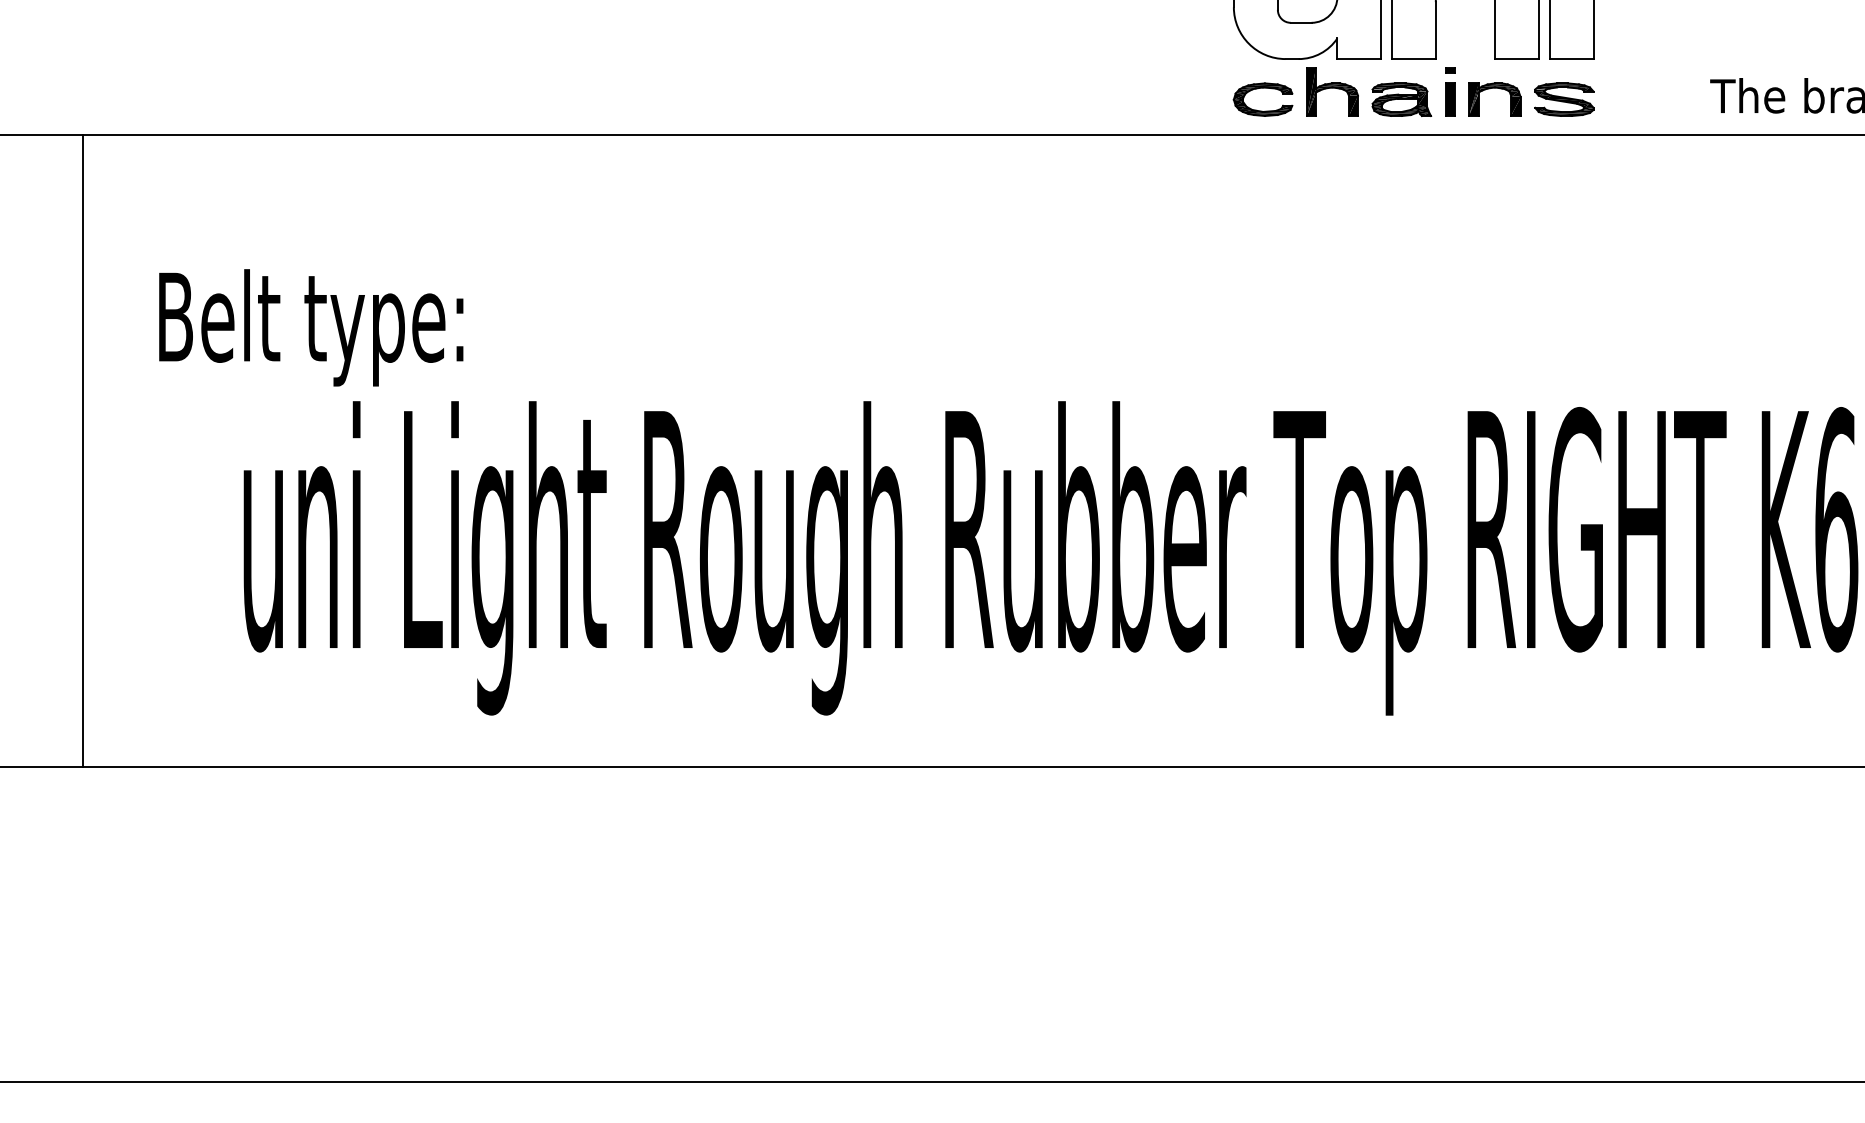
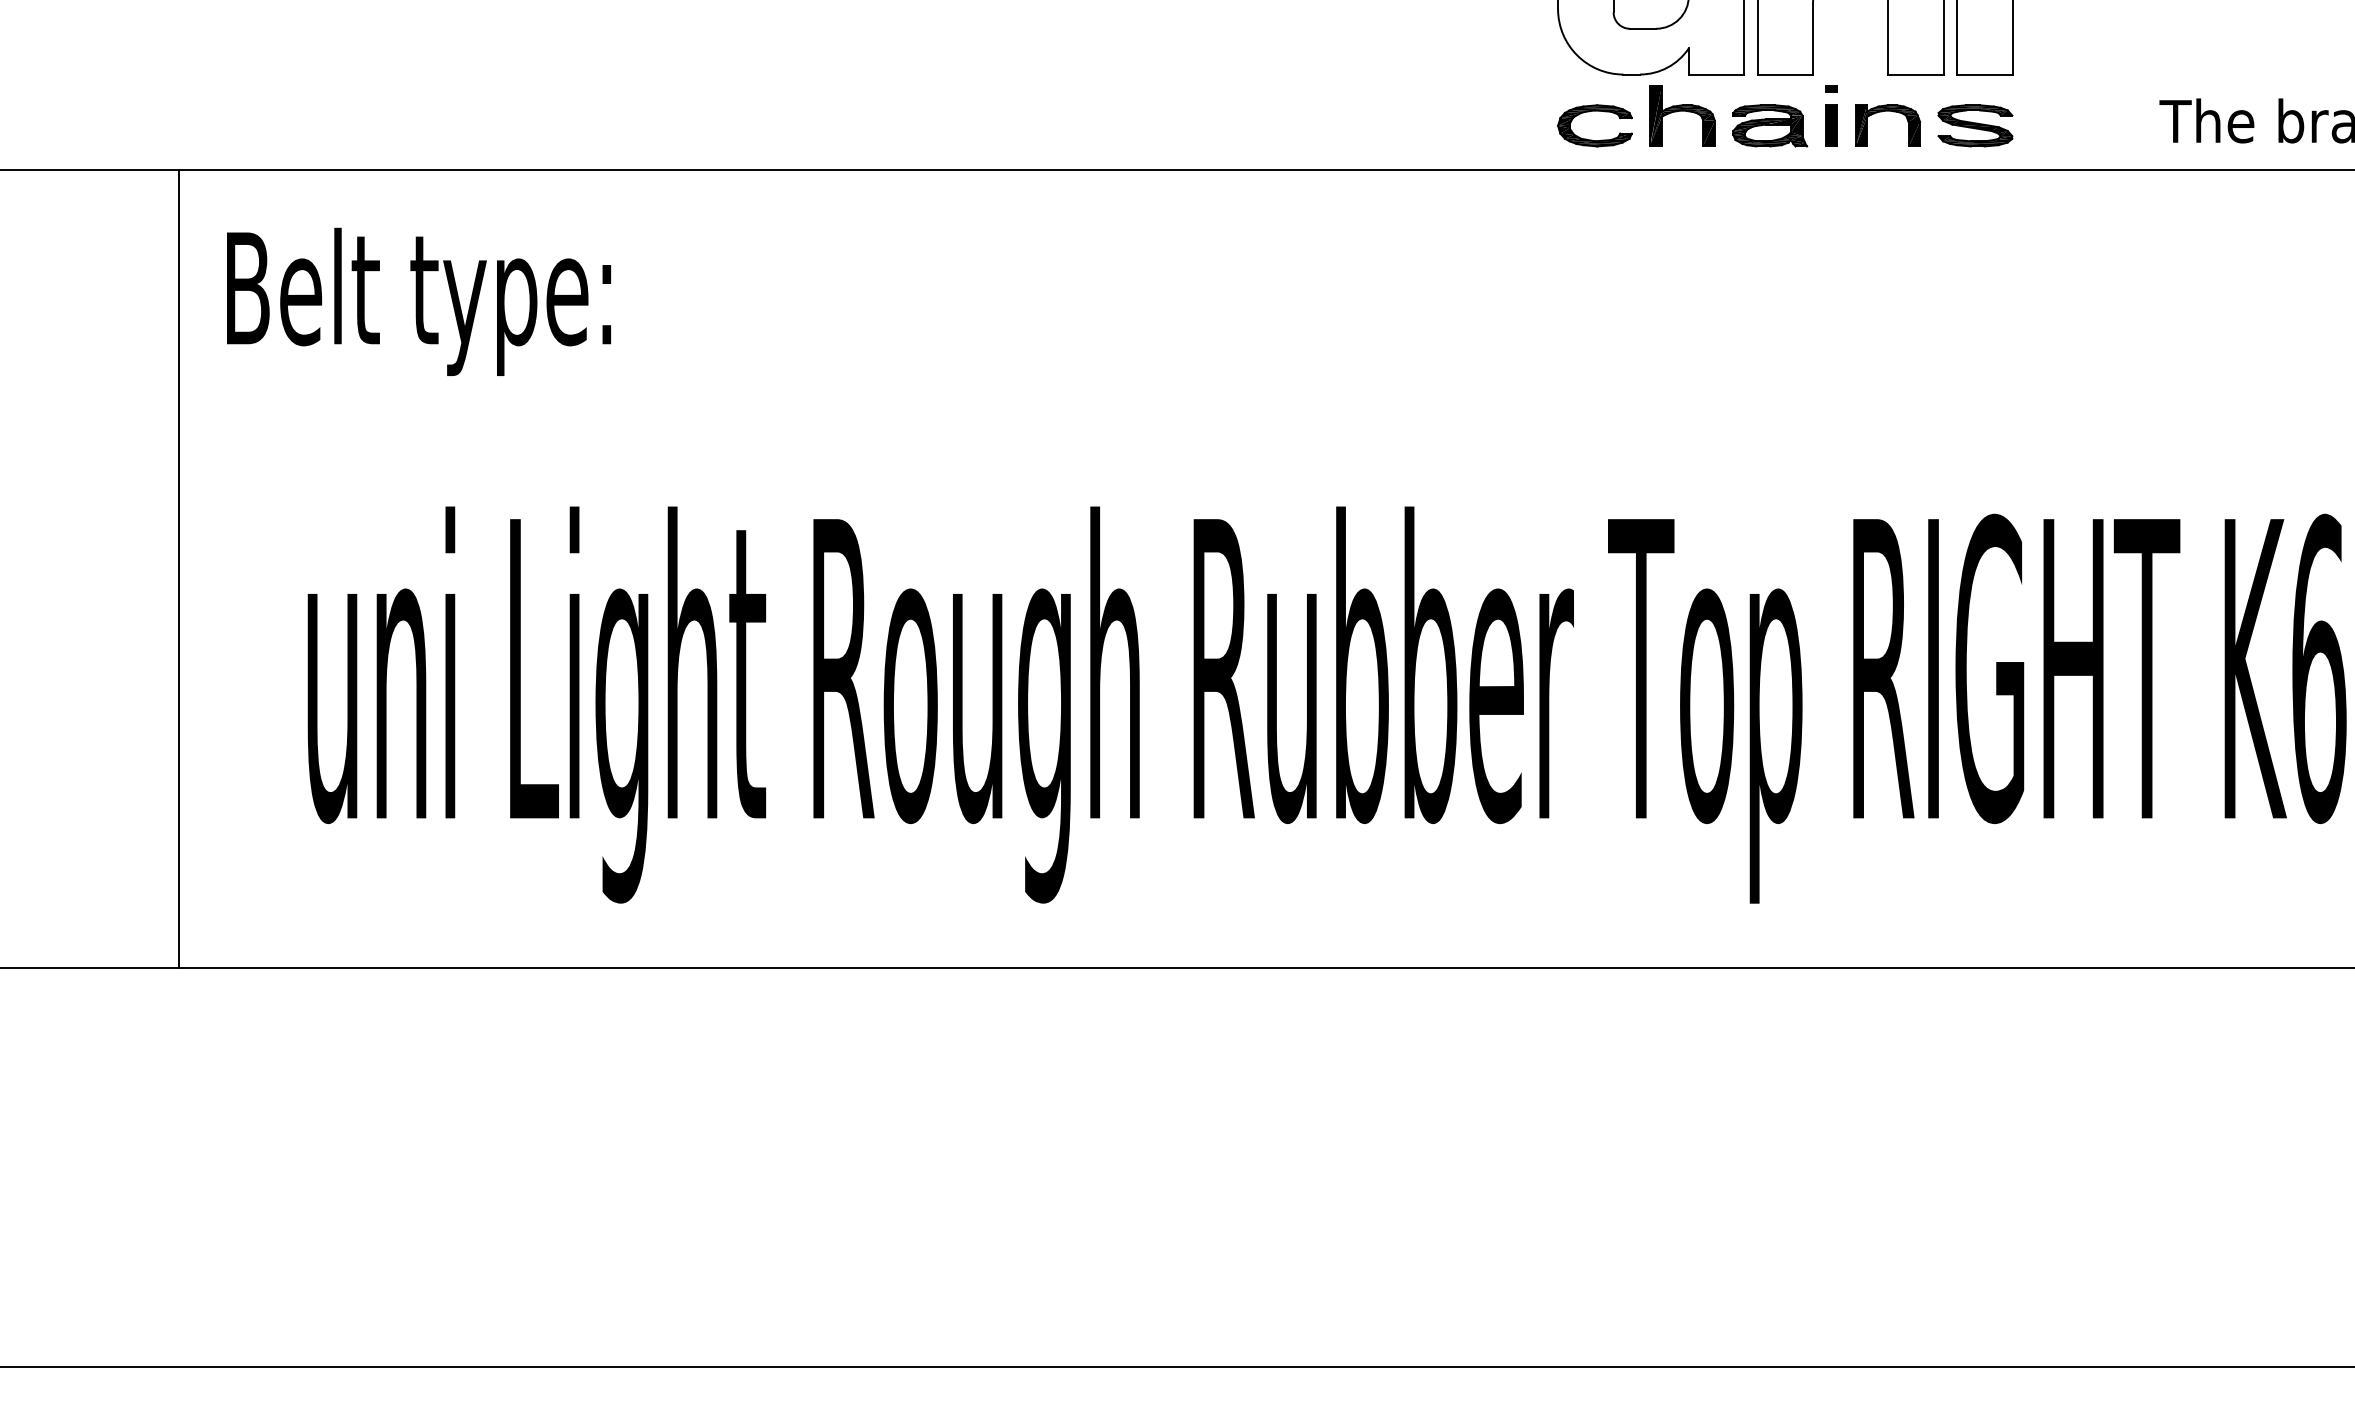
text: (310, 327) -> (418, 301), moved
line: (82, 450) -> (178, 568), moved

